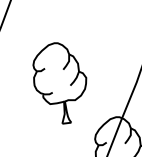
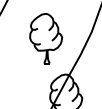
part: (61, 82) -> (46, 38), moved

